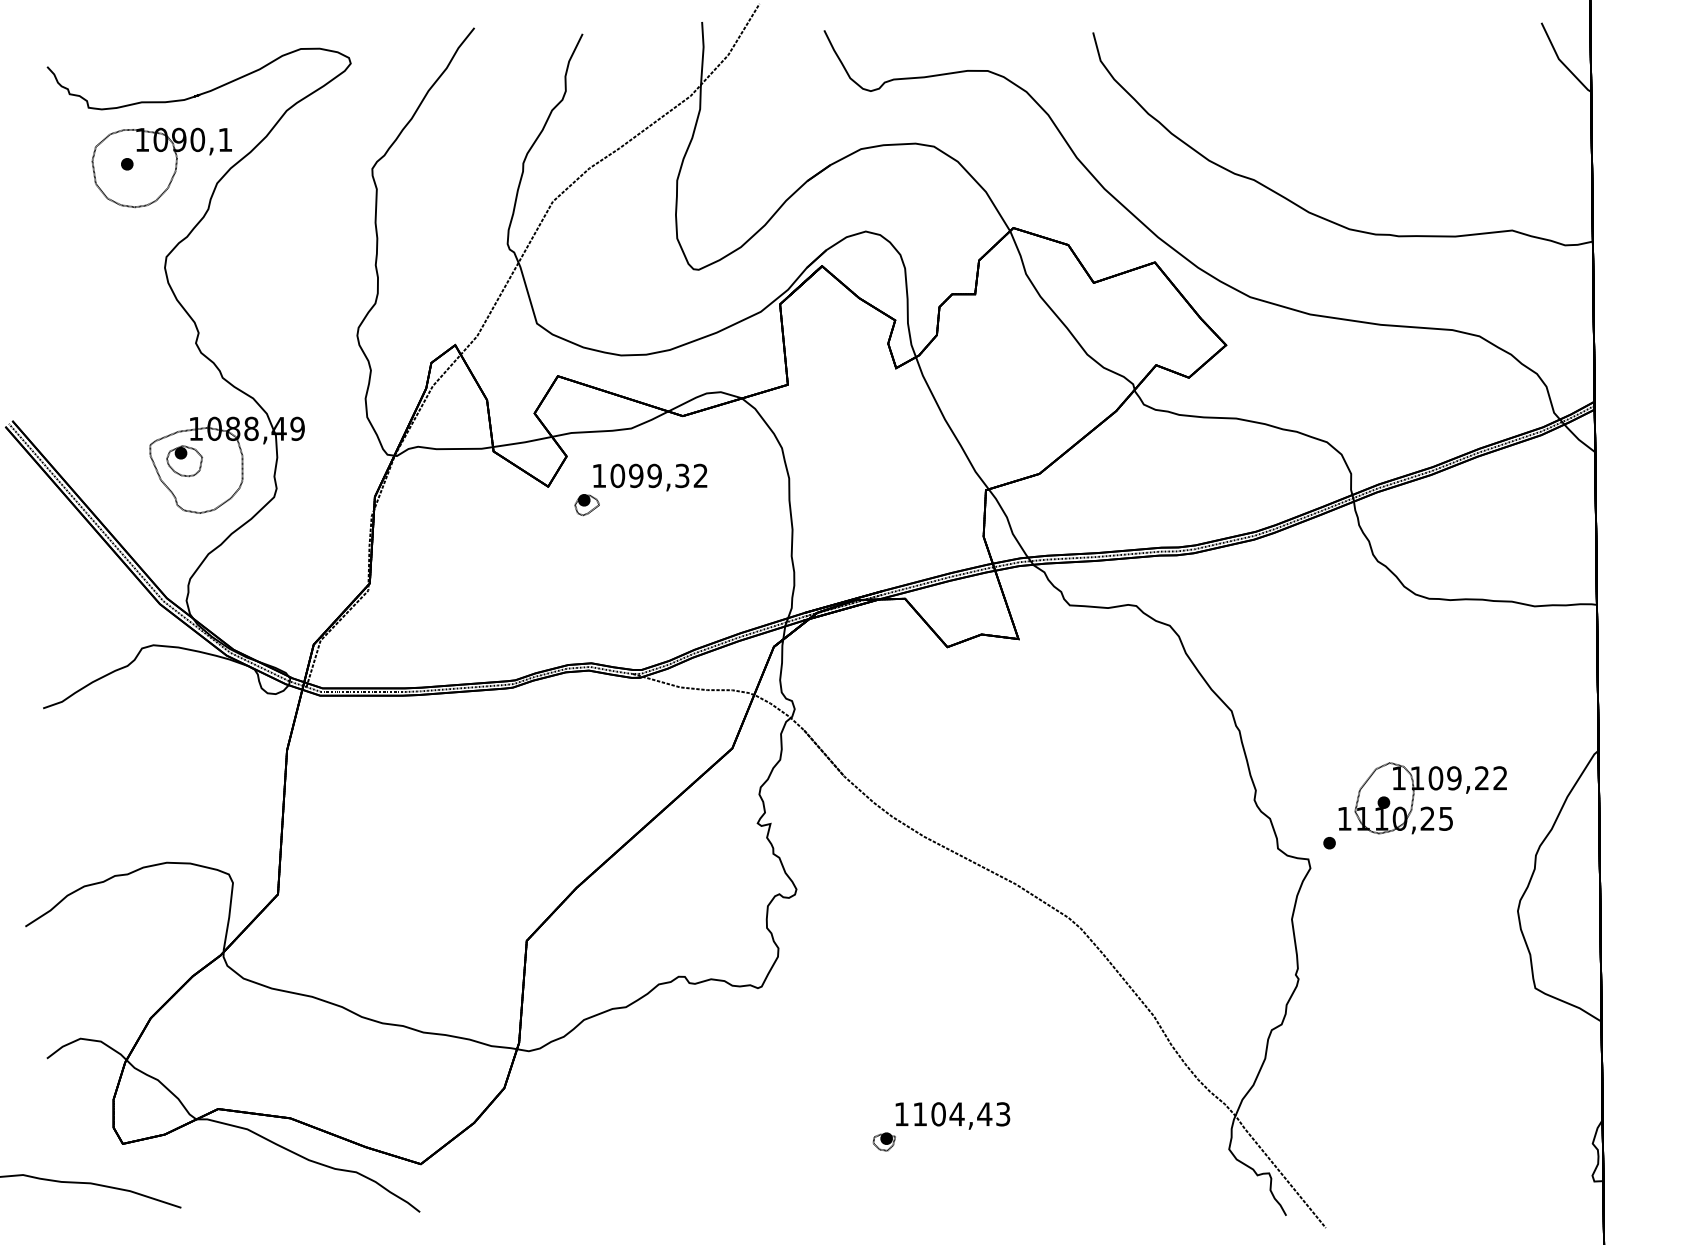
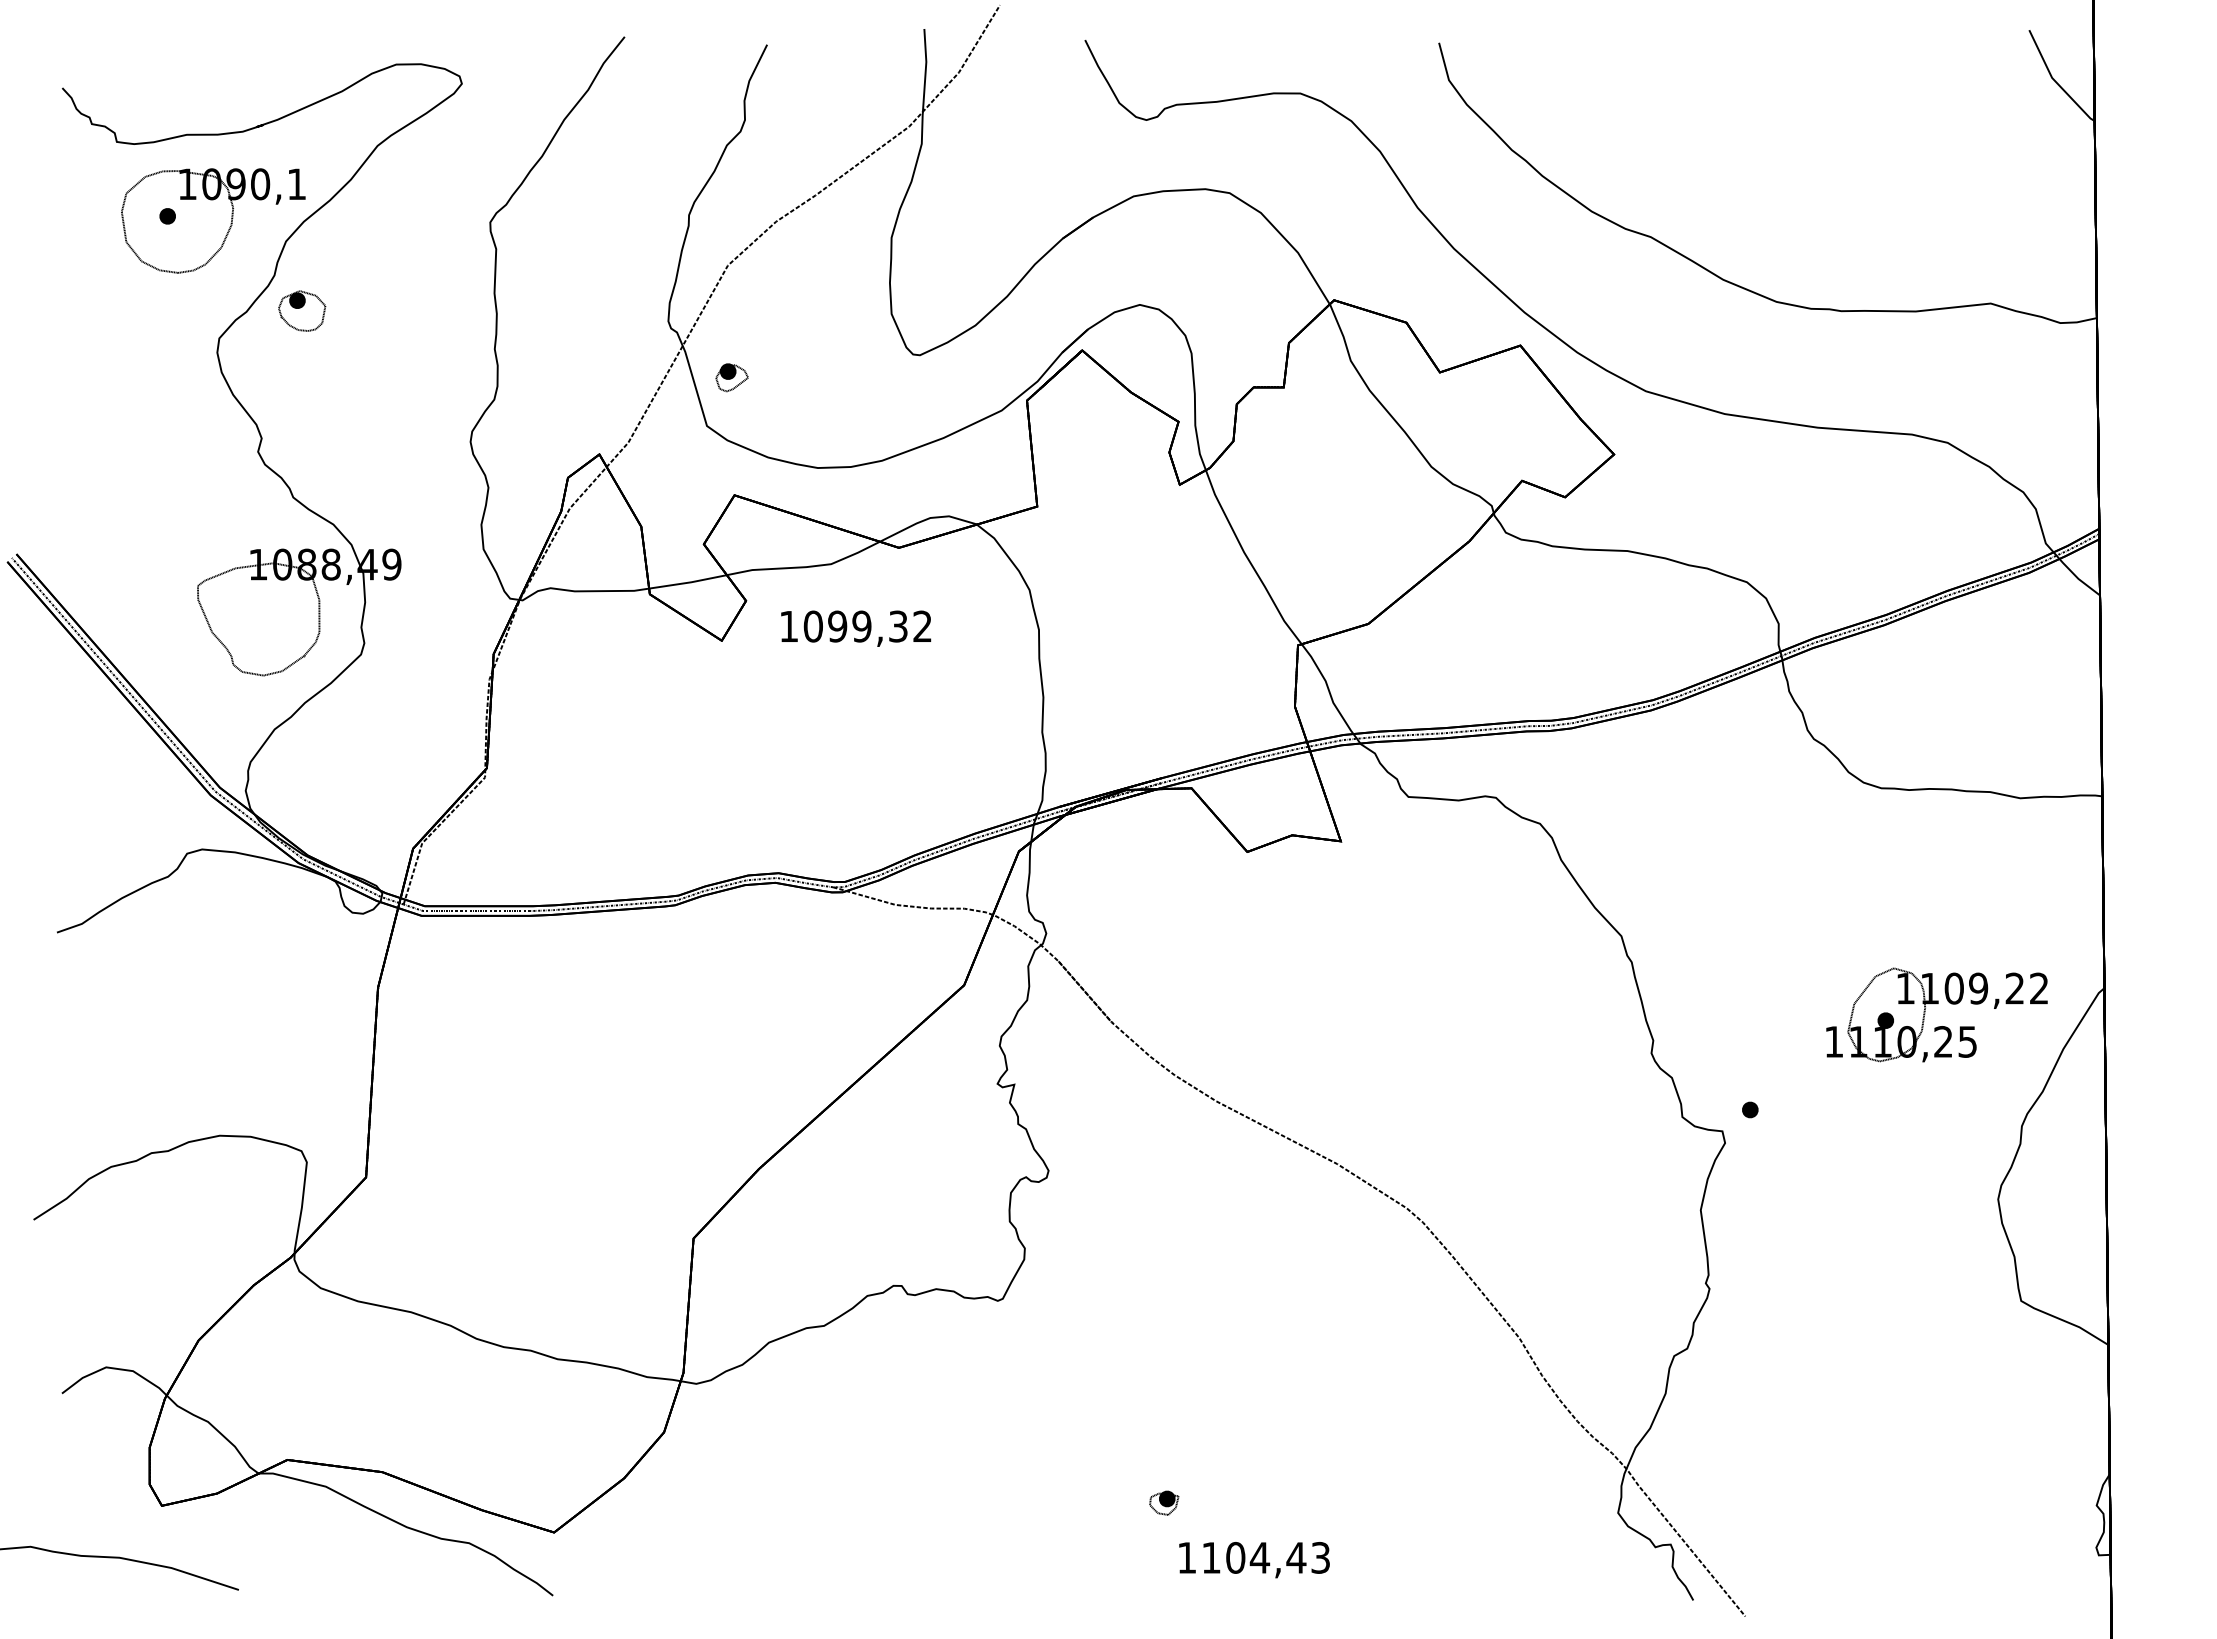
part: (184, 460) -> (302, 310), moved
part: (586, 504) -> (731, 377), moved
part: (1422, 790) -> (1936, 1004), moved
text: (952, 1116) -> (1254, 1560), moved

